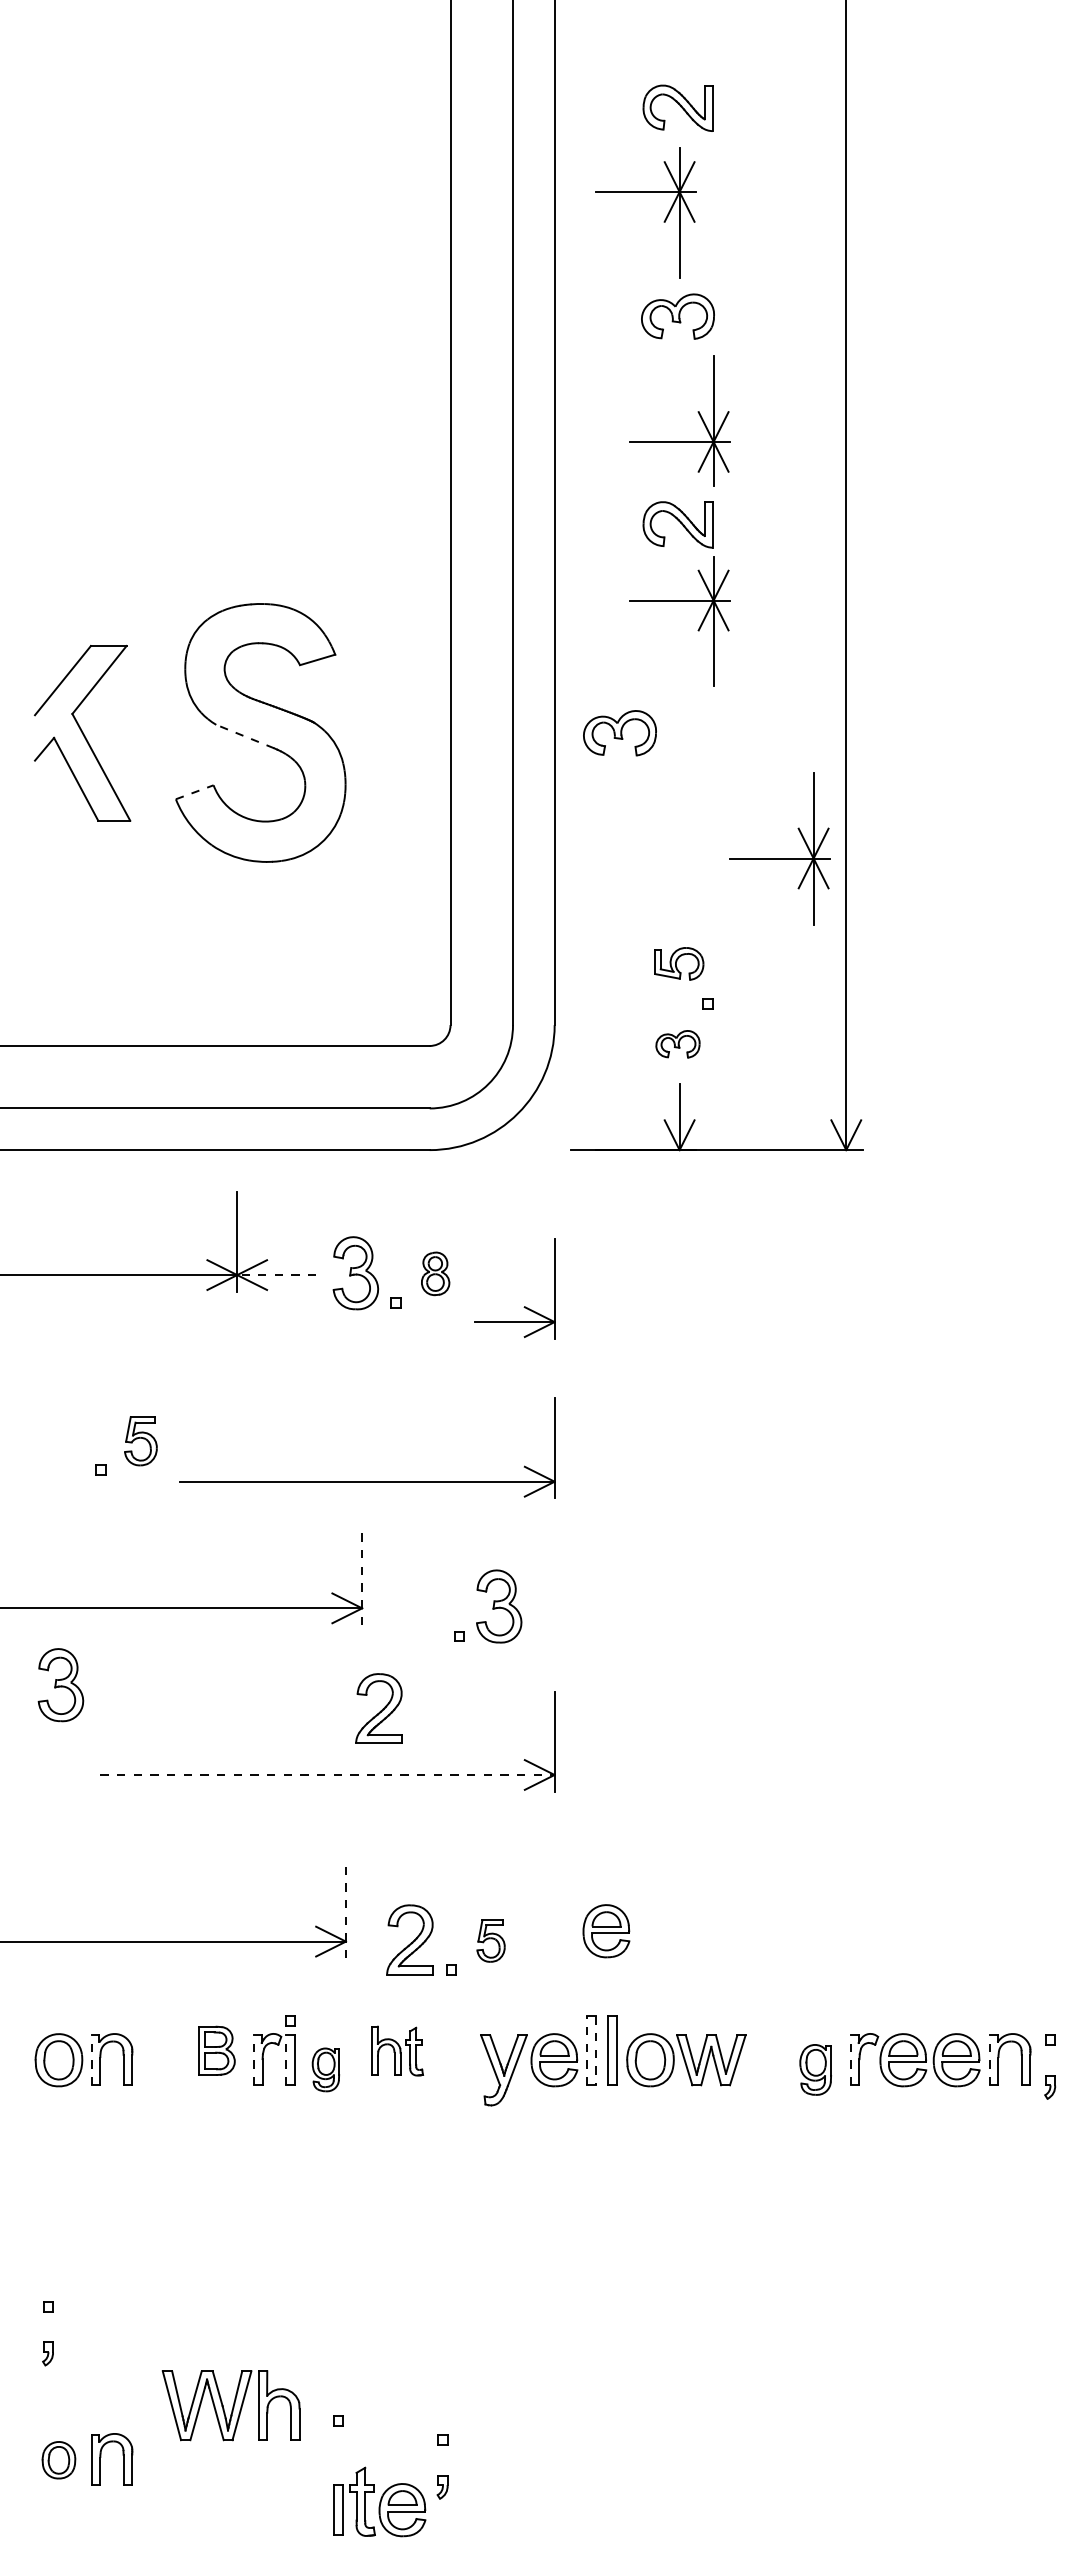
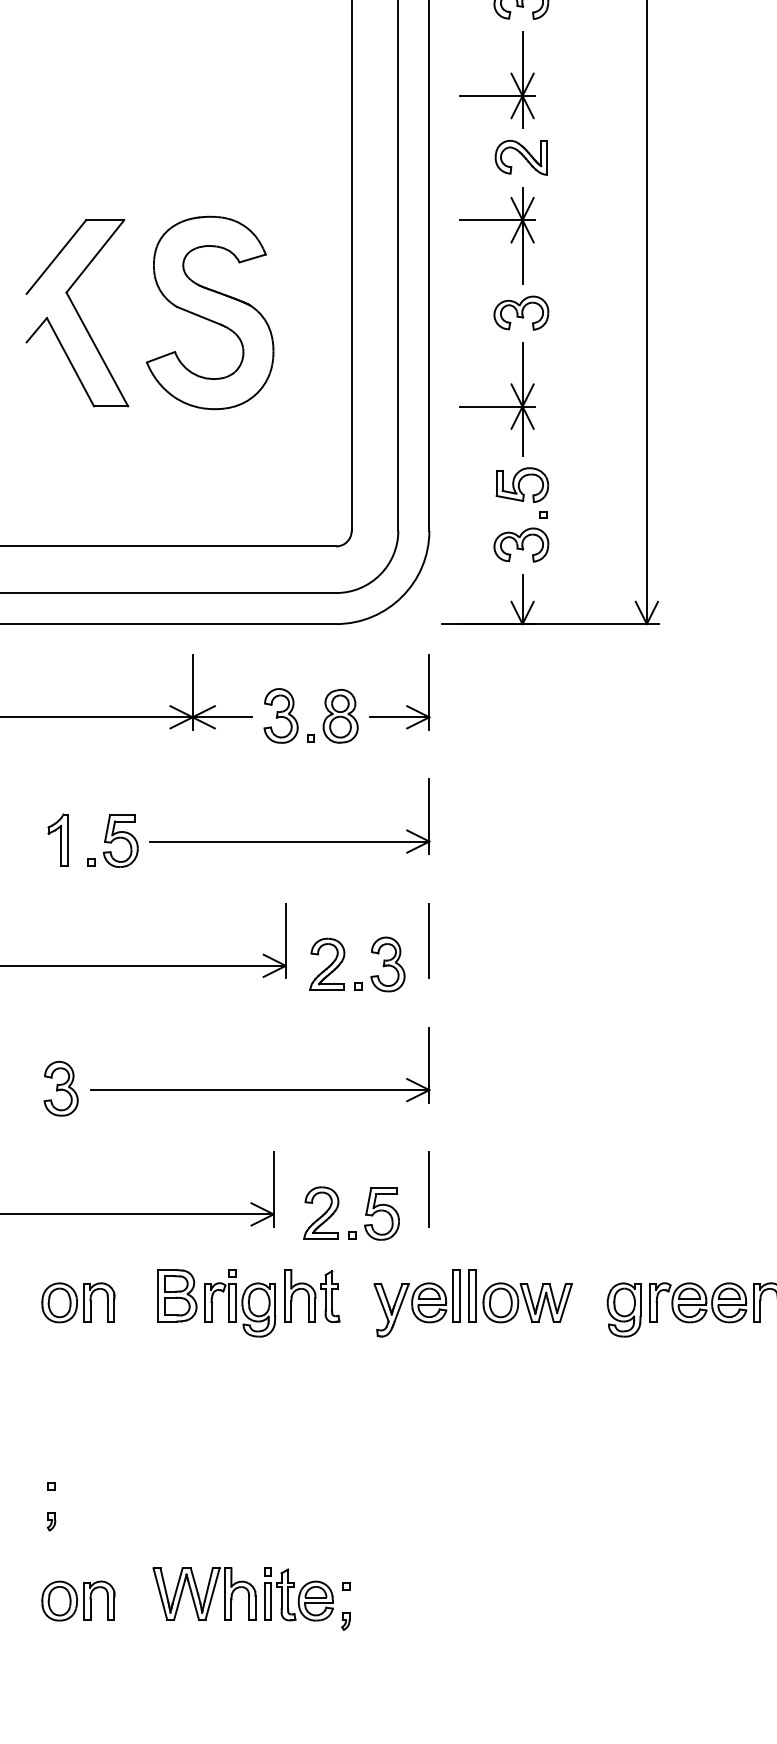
part: (697, 412) -> (510, 73), moved
part: (679, 601) -> (497, 220), moved
part: (82, 733) -> (77, 313), size x1.43
part: (619, 733) -> (521, 313), moved
line: (244, 736) -> (198, 315), dashed -> solid
line: (195, 792) -> (161, 357), dashed -> solid
part: (779, 858) -> (497, 406), moved
part: (678, 963) -> (521, 484), size x1.43
part: (677, 1044) -> (521, 545), size x1.67
part: (435, 1273) -> (340, 716), size x1.67
line: (276, 1275) -> (221, 717), dashed -> solid
part: (524, 1306) -> (406, 705), moved
part: (56, 1439) -> (57, 839), added
part: (140, 1440) -> (120, 840), size x1.43
part: (367, 1481) -> (289, 841), moved
line: (362, 1575) -> (286, 941), dashed -> solid
line: (554, 1575) -> (429, 941), added
part: (60, 1685) -> (60, 1089), moved
part: (378, 1708) -> (327, 964), moved
line: (328, 1774) -> (260, 1089), dashed -> solid
line: (345, 1908) -> (273, 1189), dashed -> solid
line: (554, 1908) -> (429, 1189), added
part: (606, 1931) -> (468, 1206), removed
part: (490, 1940) -> (381, 1213), size x1.67
part: (216, 2050) -> (177, 1295), size x1.43
part: (397, 2050) -> (312, 1295), size x1.43
line: (586, 2050) -> (453, 1295), dashed -> solid
line: (595, 2051) -> (459, 1296), dashed -> solid
line: (91, 2060) -> (83, 1303), dashed -> solid
line: (253, 2060) -> (204, 1303), dashed -> solid
line: (286, 2060) -> (229, 1303), dashed -> solid
line: (850, 2060) -> (650, 1303), dashed -> solid
line: (989, 2060) -> (753, 1303), dashed -> solid
part: (325, 2069) -> (258, 1309), size x1.67
part: (815, 2069) -> (623, 1309), size x1.43
part: (230, 2405) -> (204, 1593), moved
part: (58, 2460) -> (59, 1601), size x1.43
part: (379, 2501) -> (298, 1594), moved

